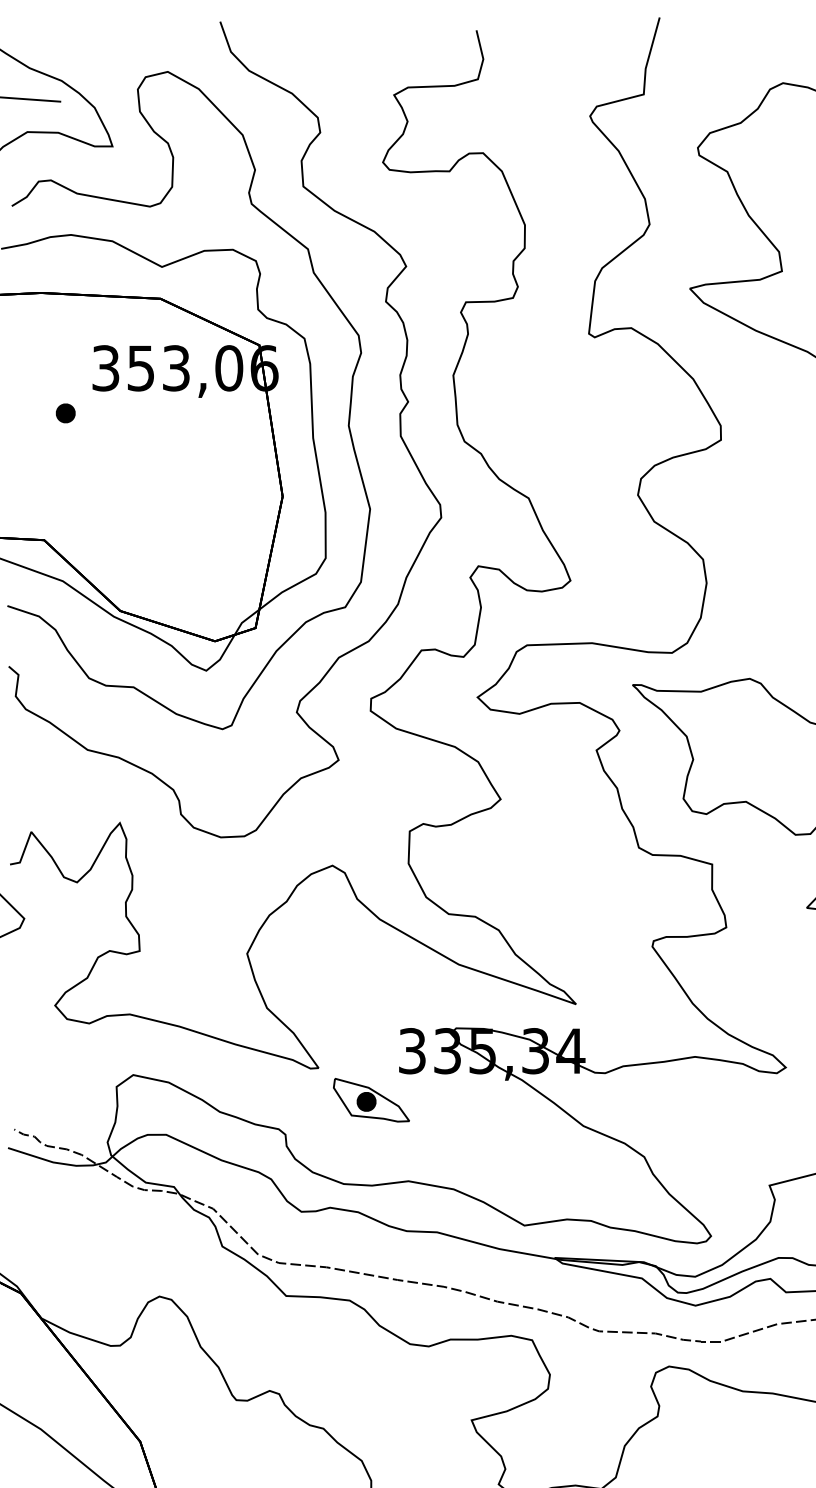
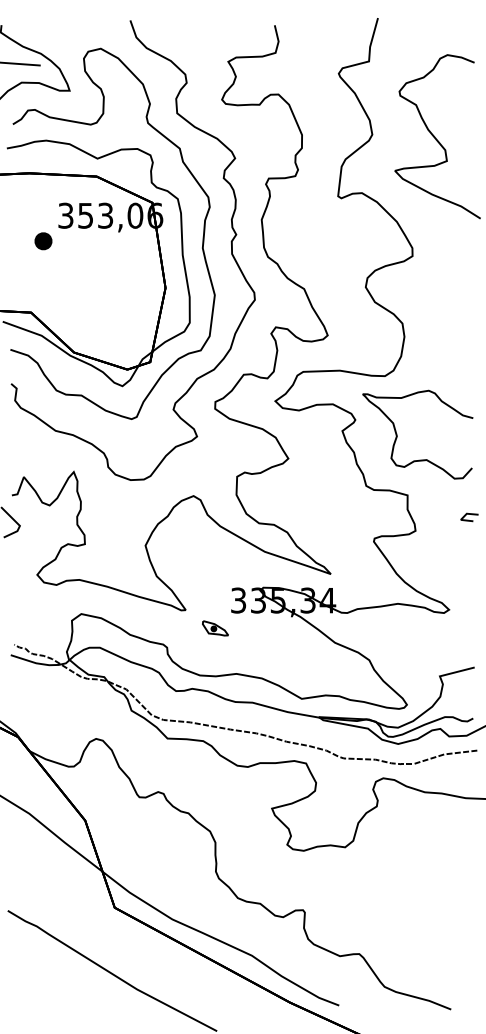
part: (64, 412) -> (42, 240), size x1.6
part: (371, 1100) -> (215, 628), size x0.6

